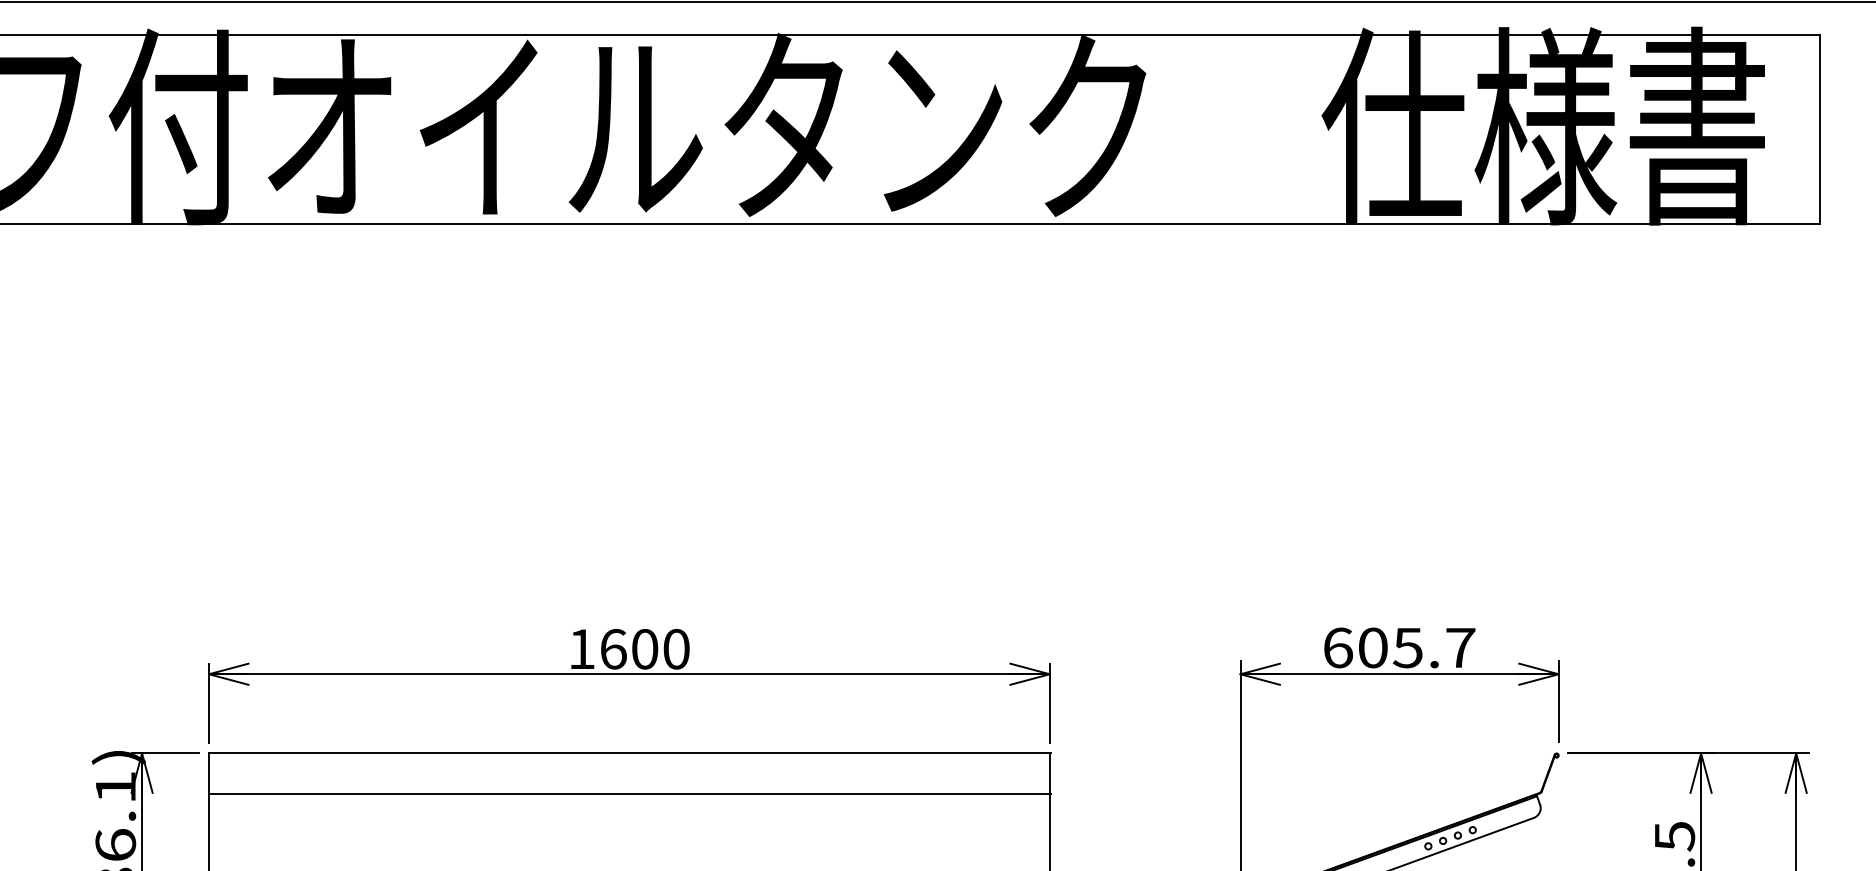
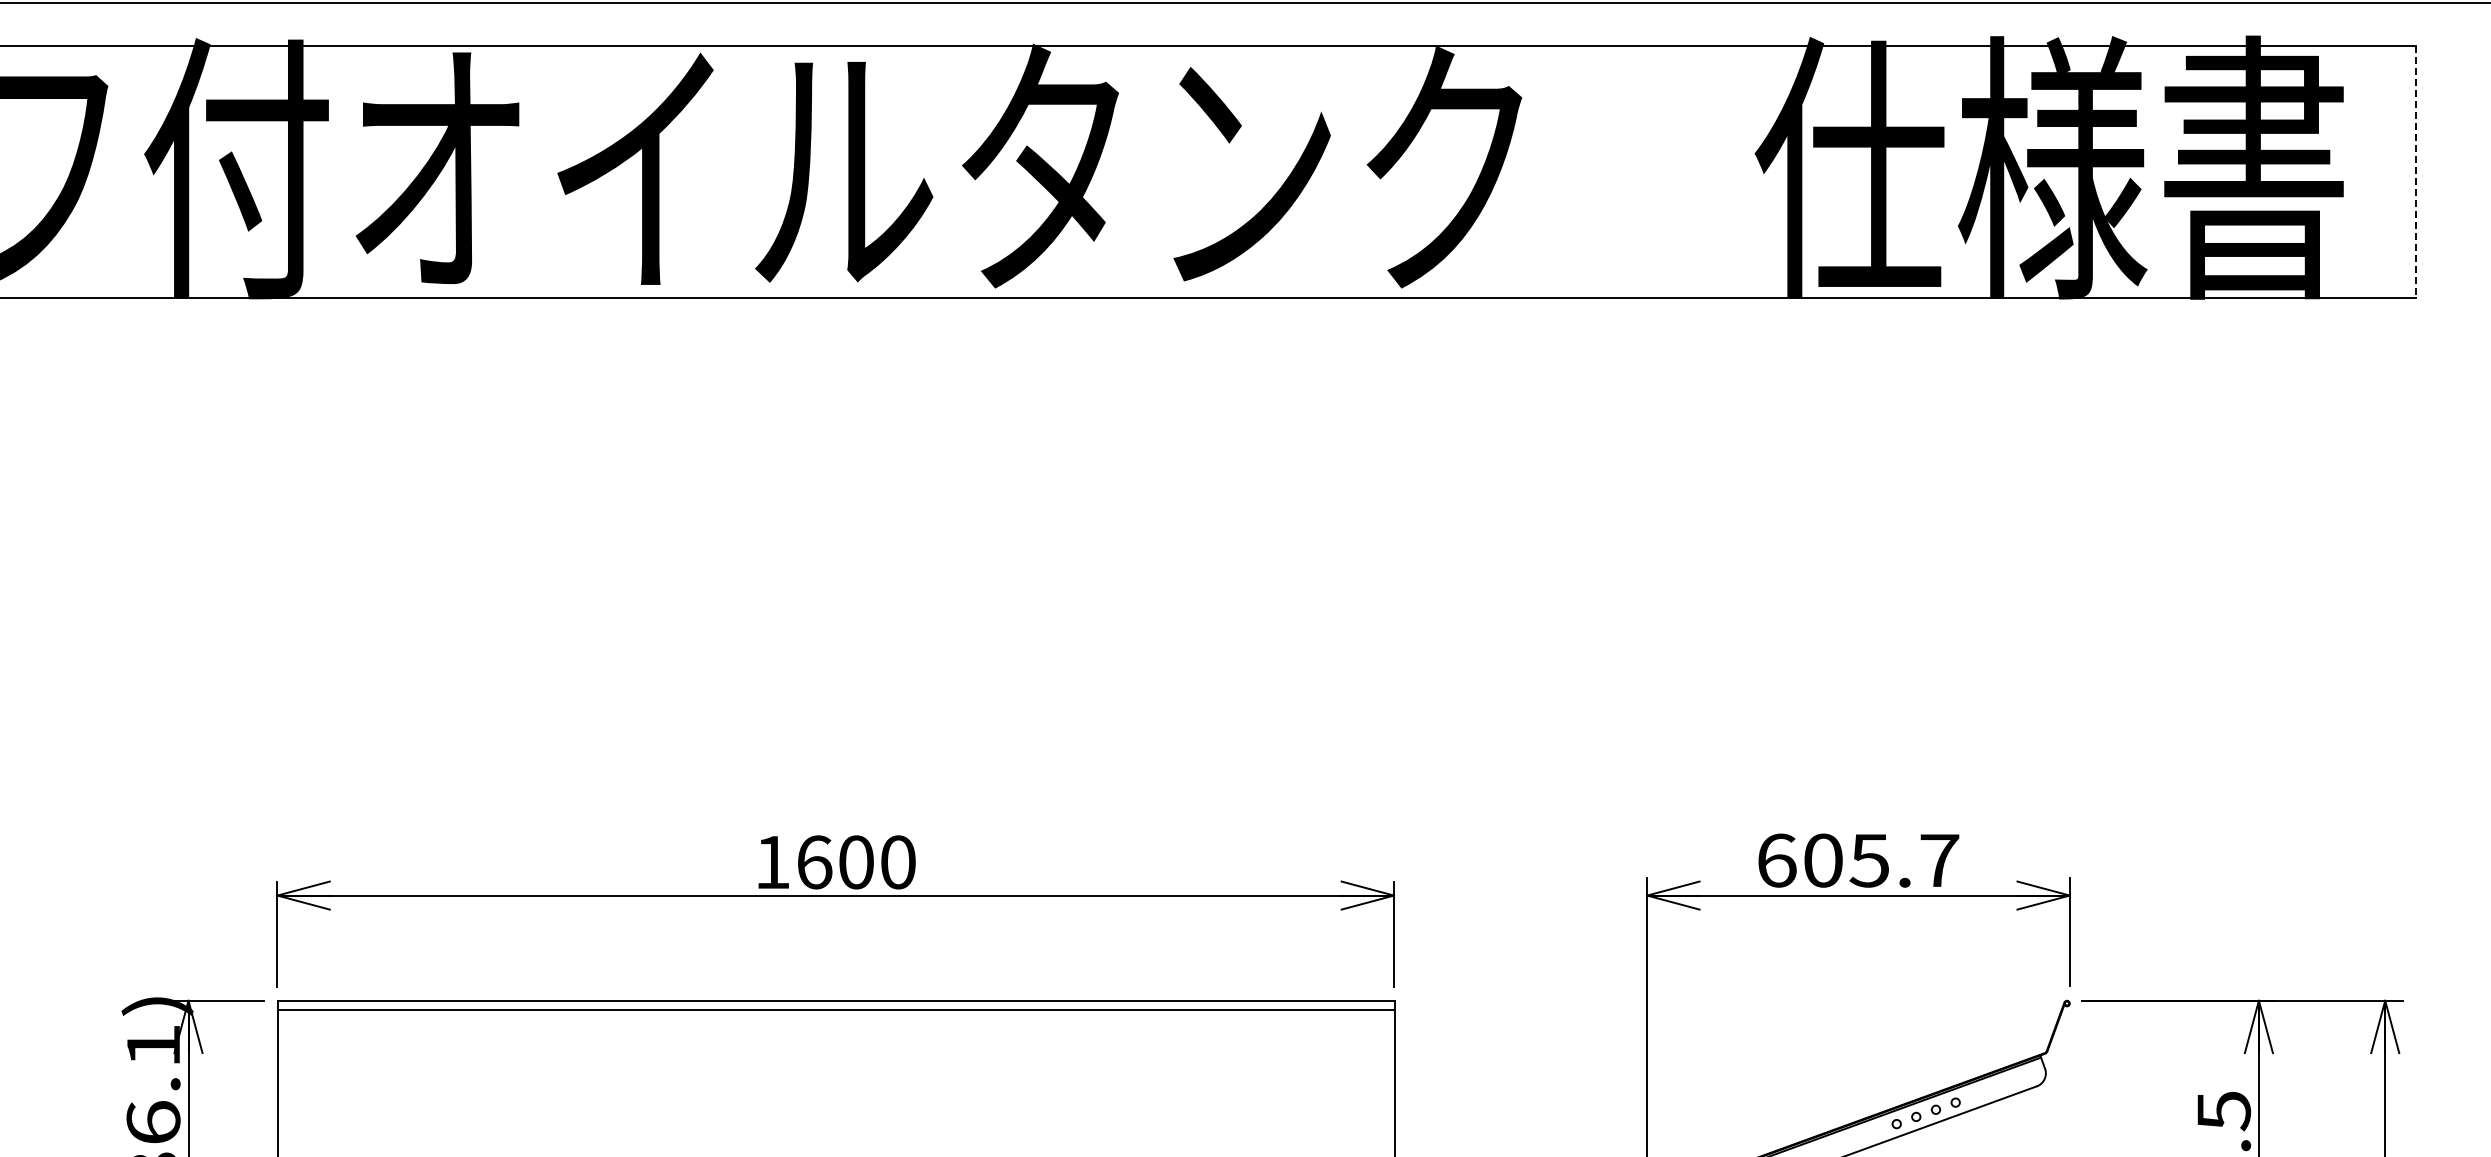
line: (1819, 129) -> (2416, 171), solid -> dashed
line: (630, 794) -> (836, 1010), moved

